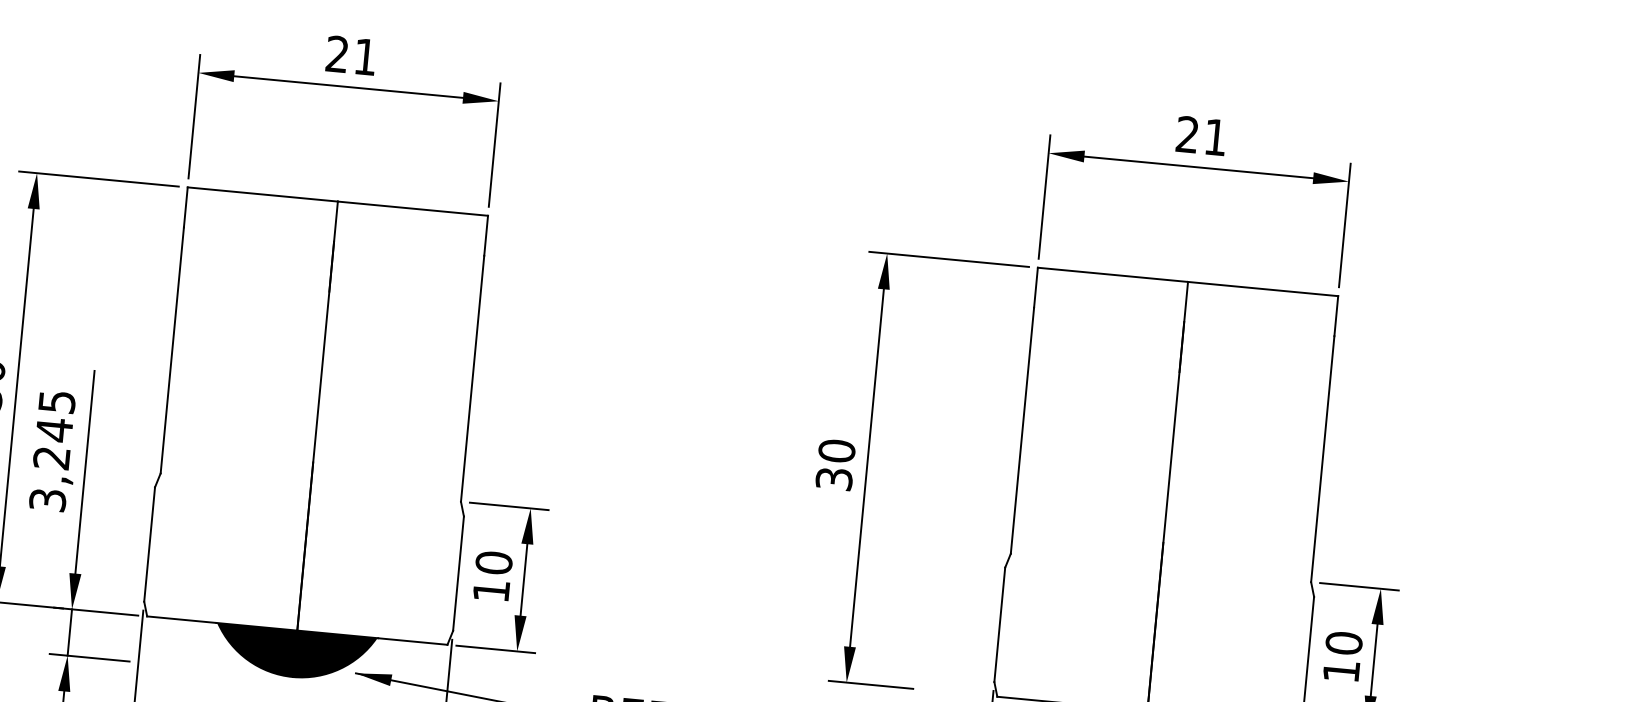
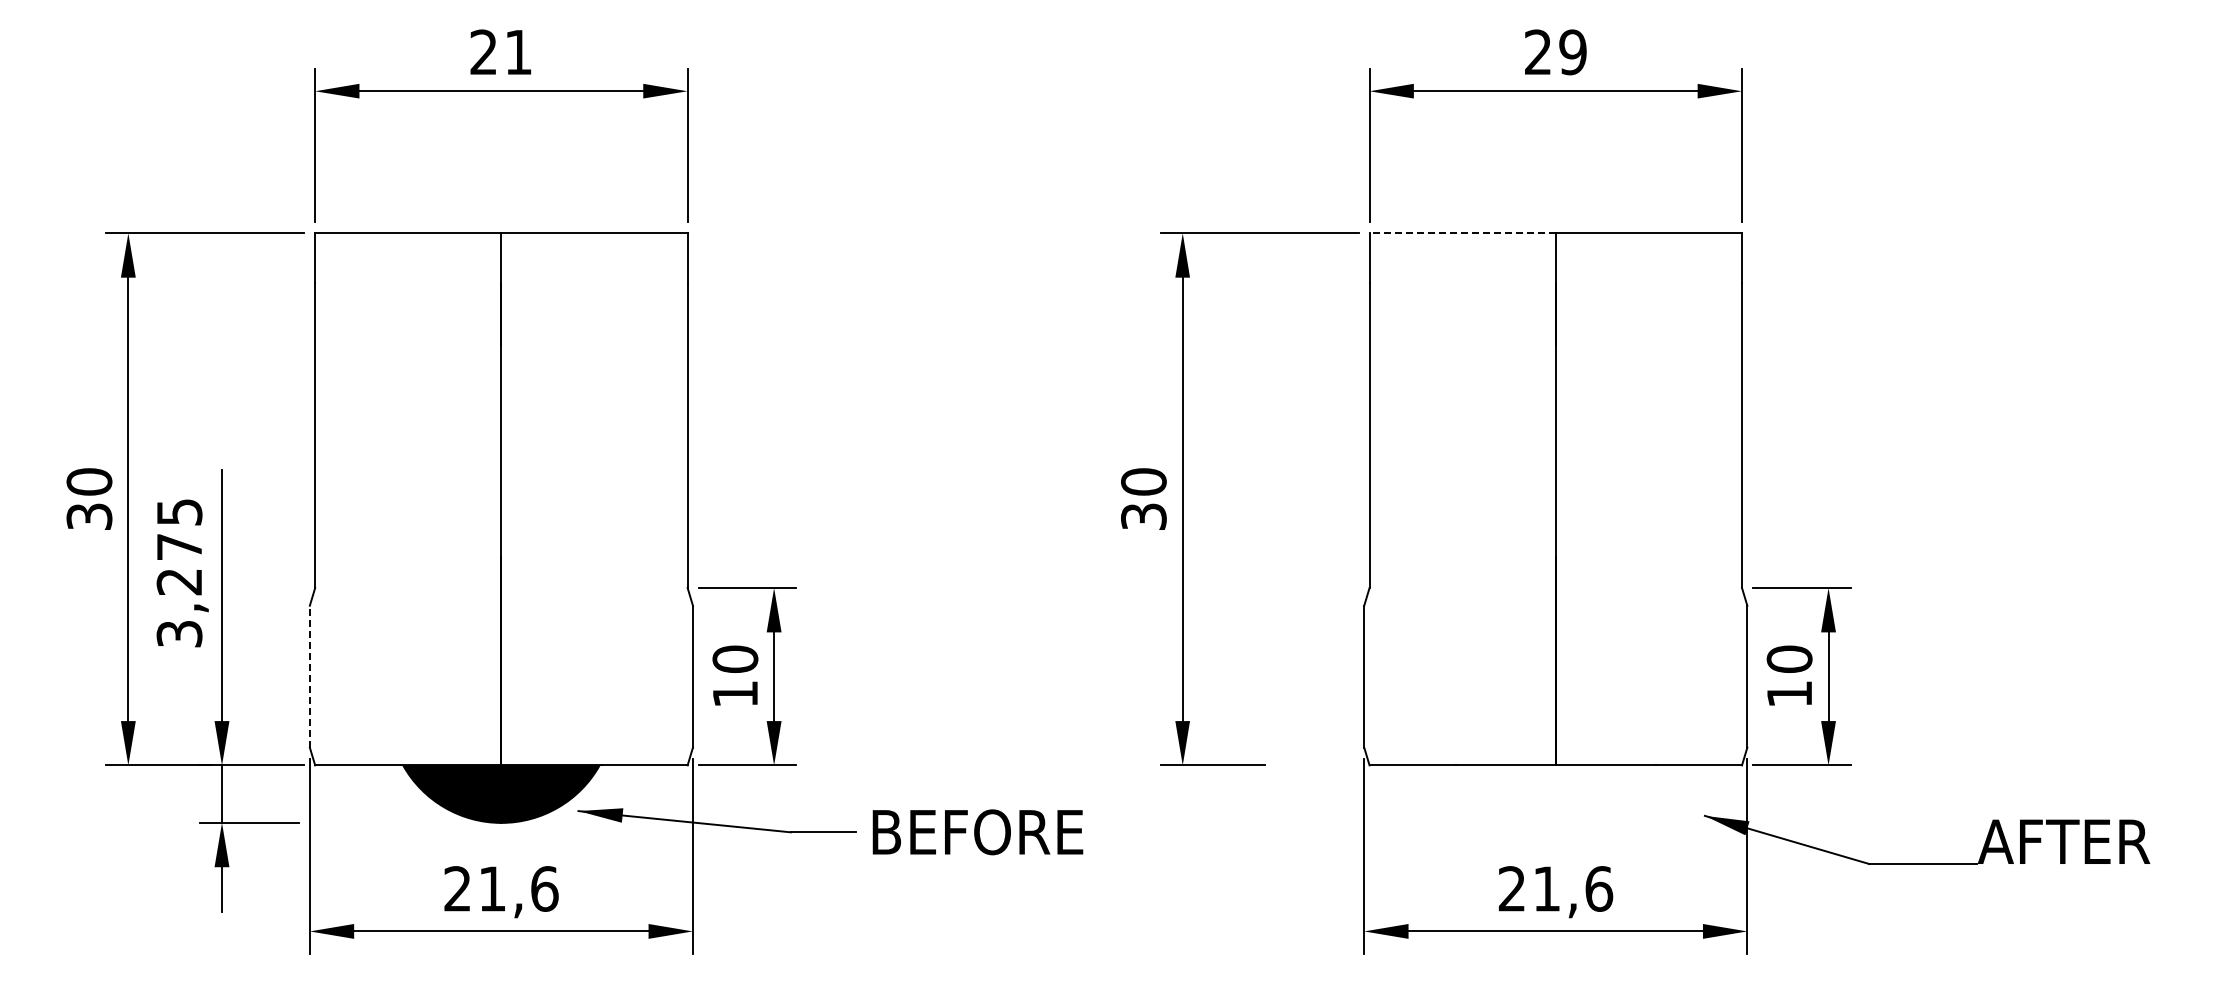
text: (1215, 137) -> (1572, 52), 21 -> 29
line: (1112, 275) -> (1462, 233), solid -> dashed
text: (54, 429) -> (179, 546), 3,245 -> 3,275
line: (149, 544) -> (309, 676), solid -> dashed

